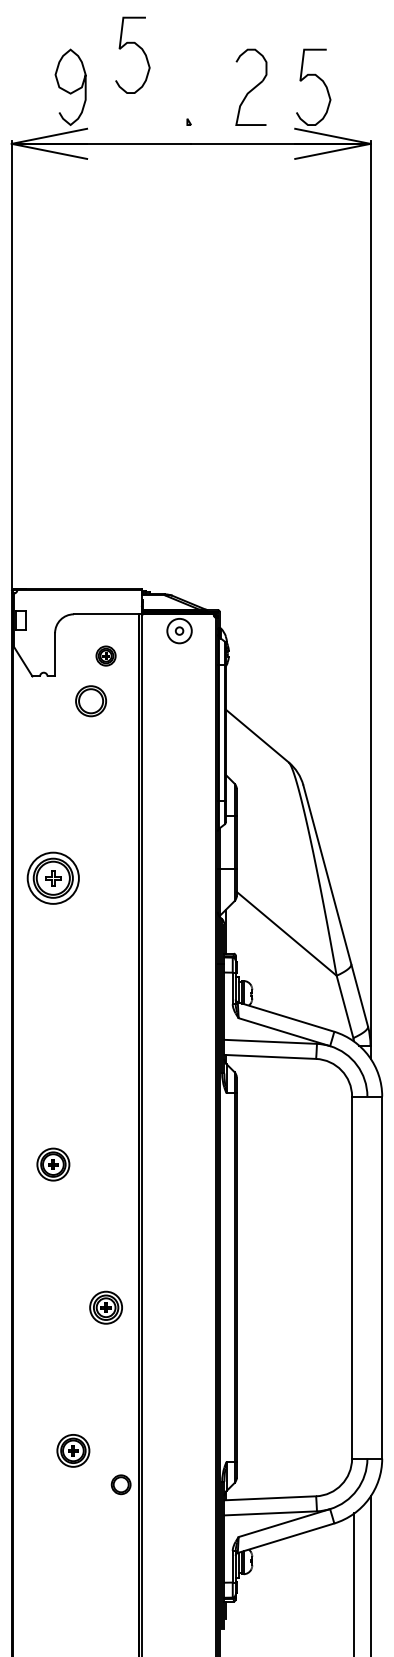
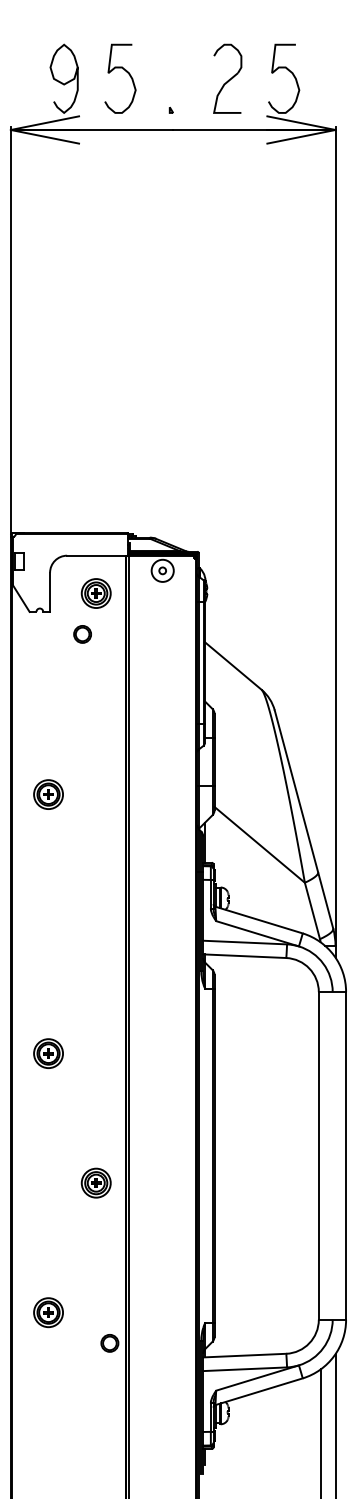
curve: (138, 47) -> (125, 71), moved
part: (105, 655) -> (95, 592), size x1.67
part: (90, 701) -> (82, 634), size x0.62
part: (53, 878) -> (48, 794), size x0.62
part: (73, 1450) -> (48, 1312), moved

